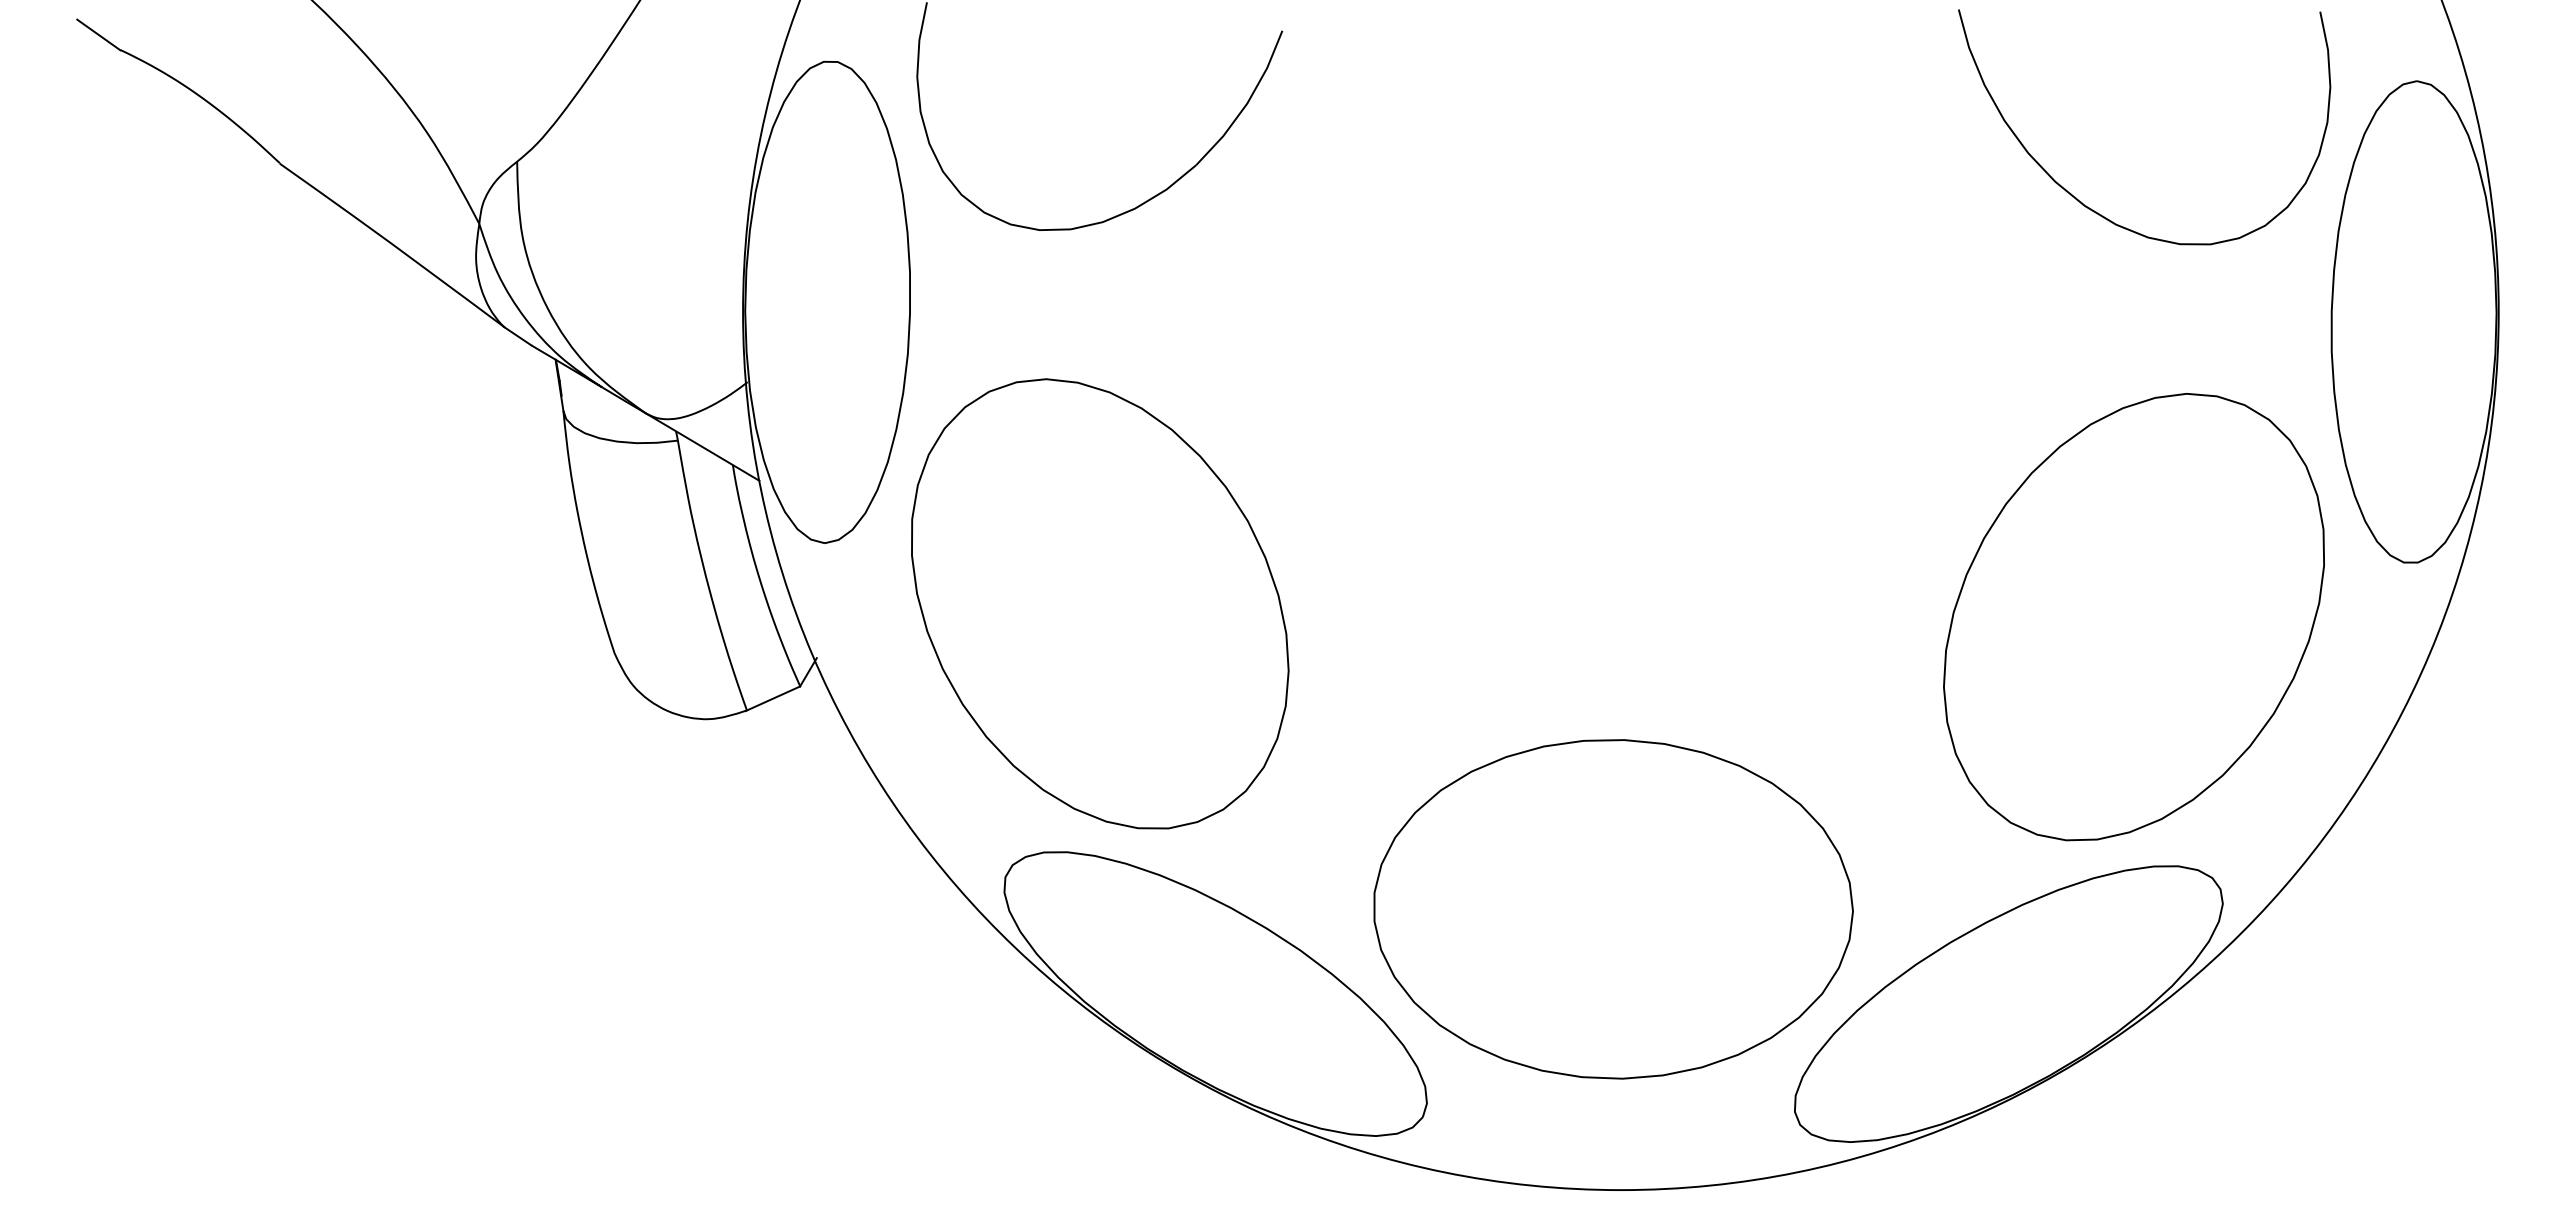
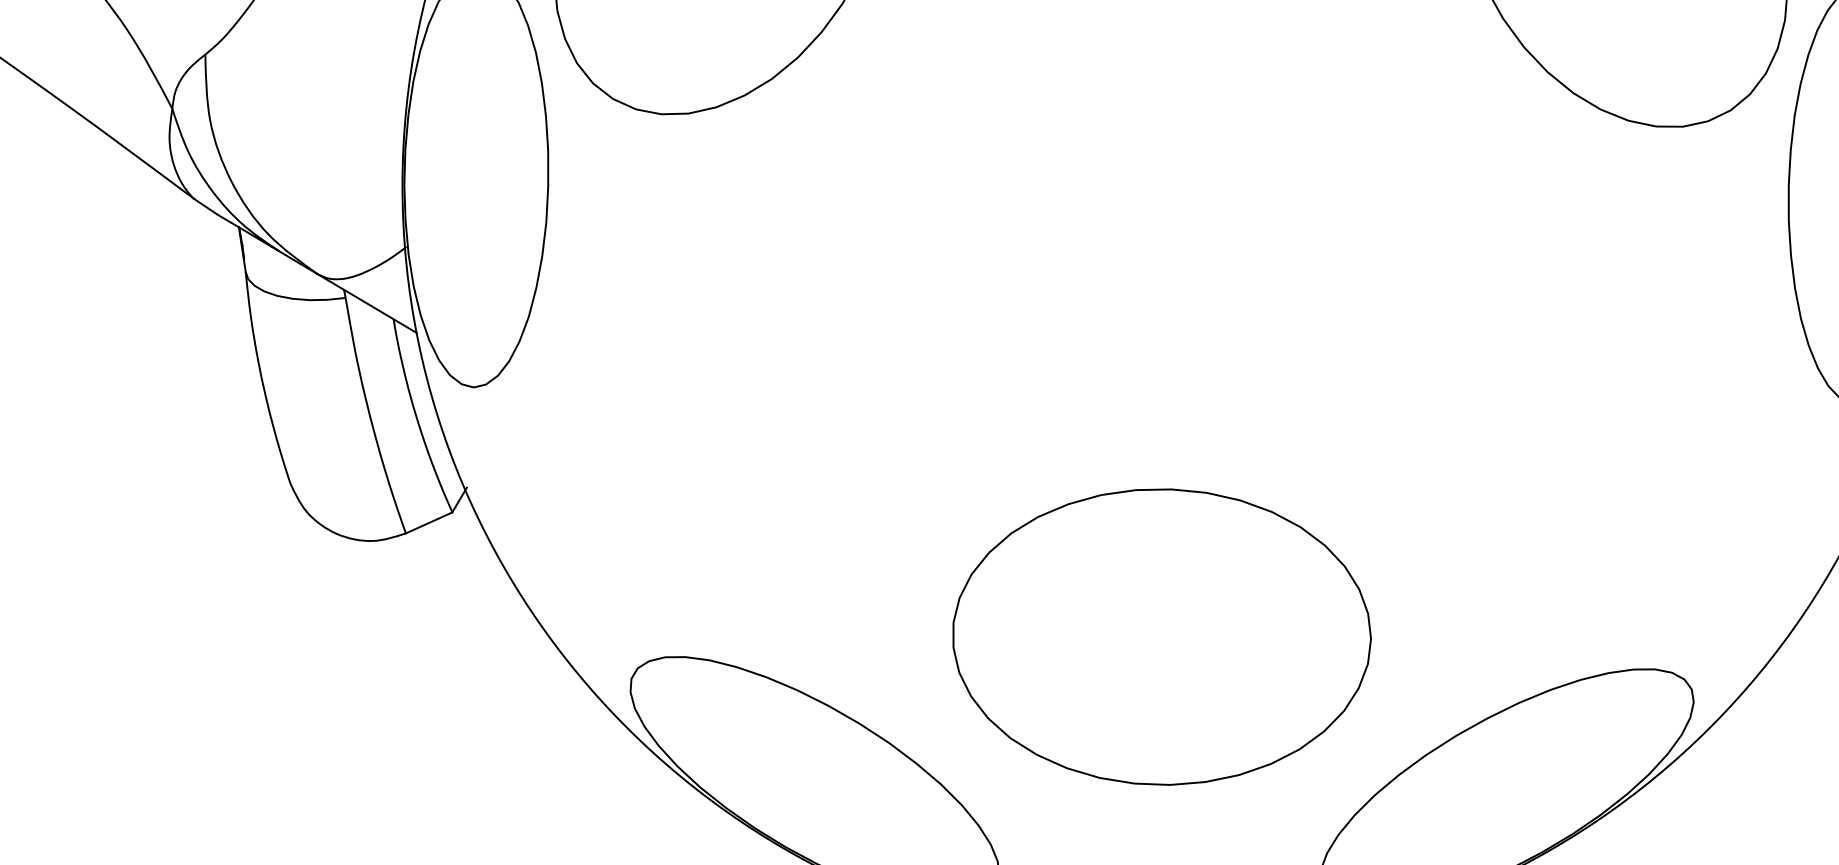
part: (1100, 603) -> (714, 440), removed
part: (2133, 617) -> (1615, 452), removed
part: (1613, 909) -> (1162, 637), moved

